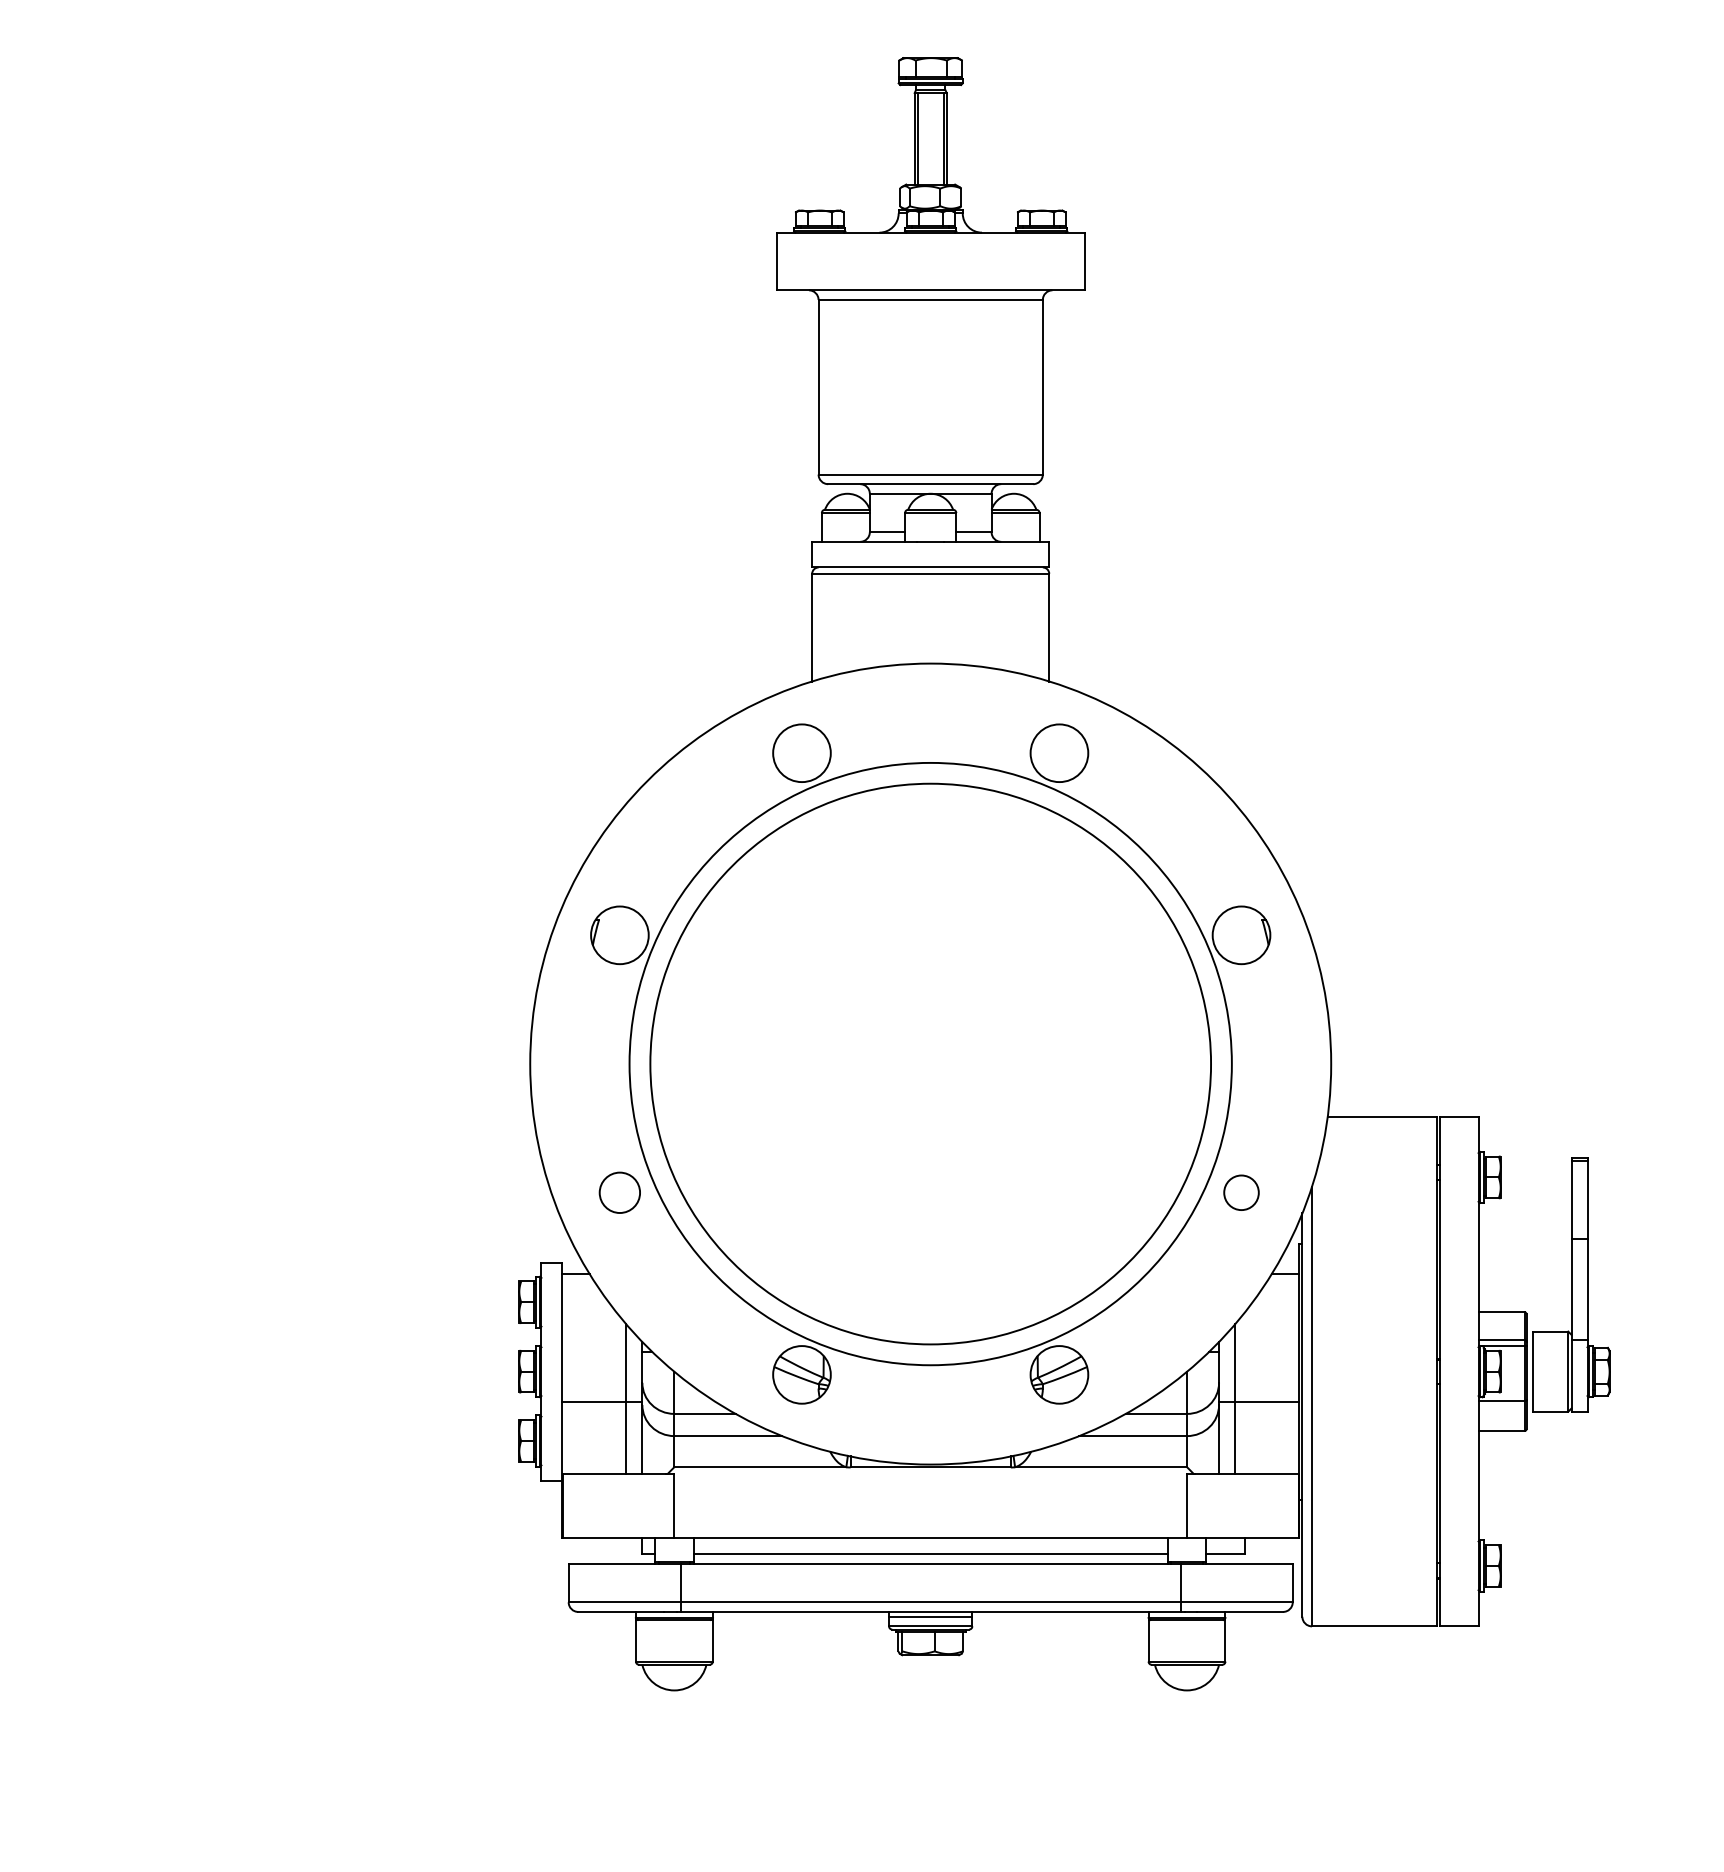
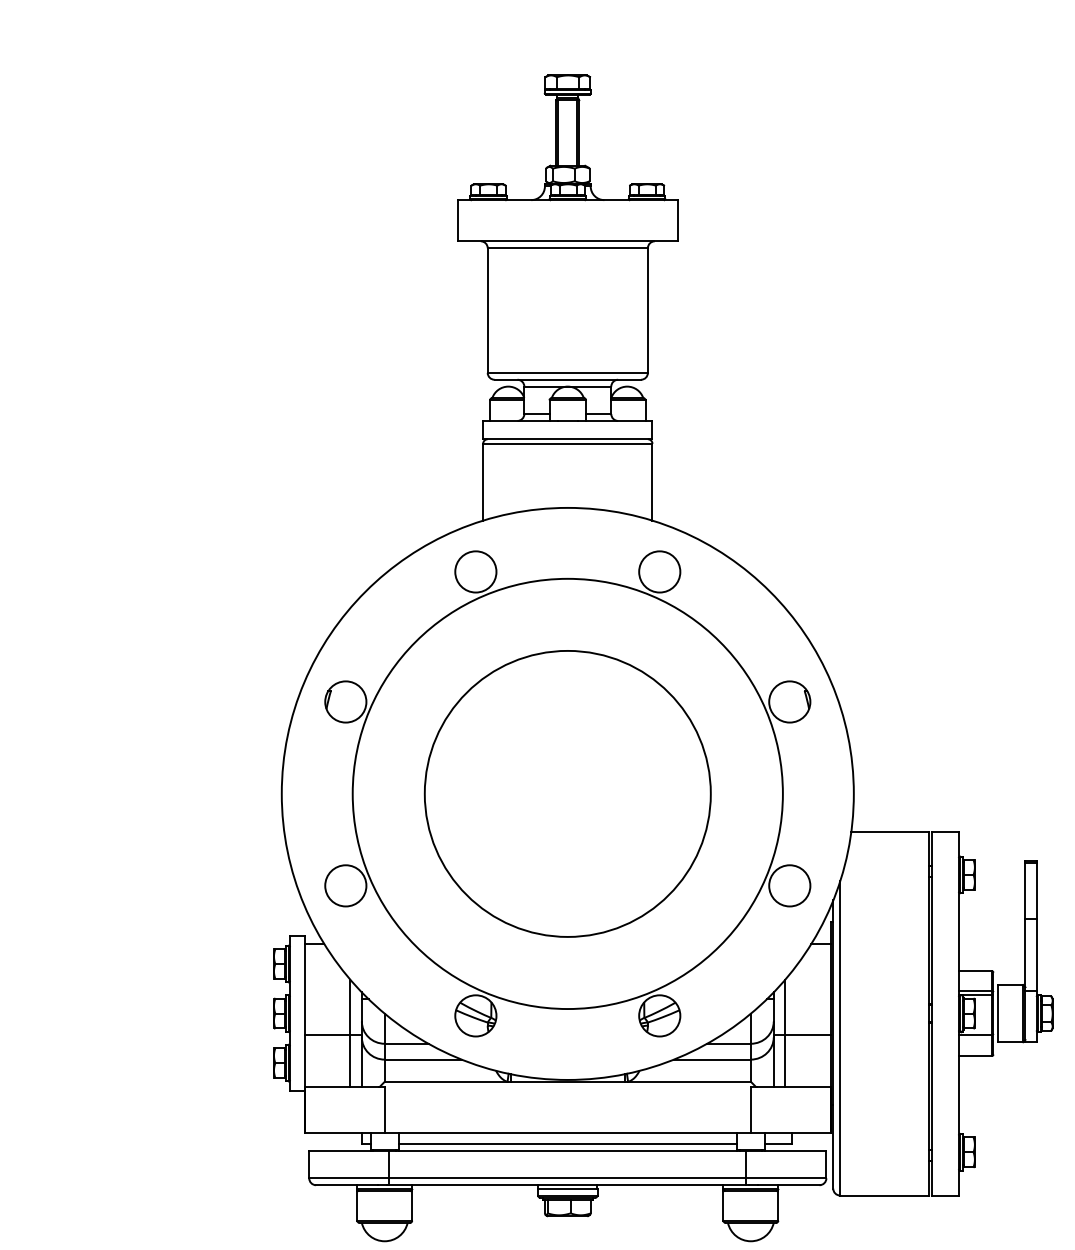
circle: (930, 1063) -> (567, 793), size x0.71
circle: (619, 1192) -> (345, 885), size x1.43
circle: (1241, 1192) -> (789, 885), size x1.67

